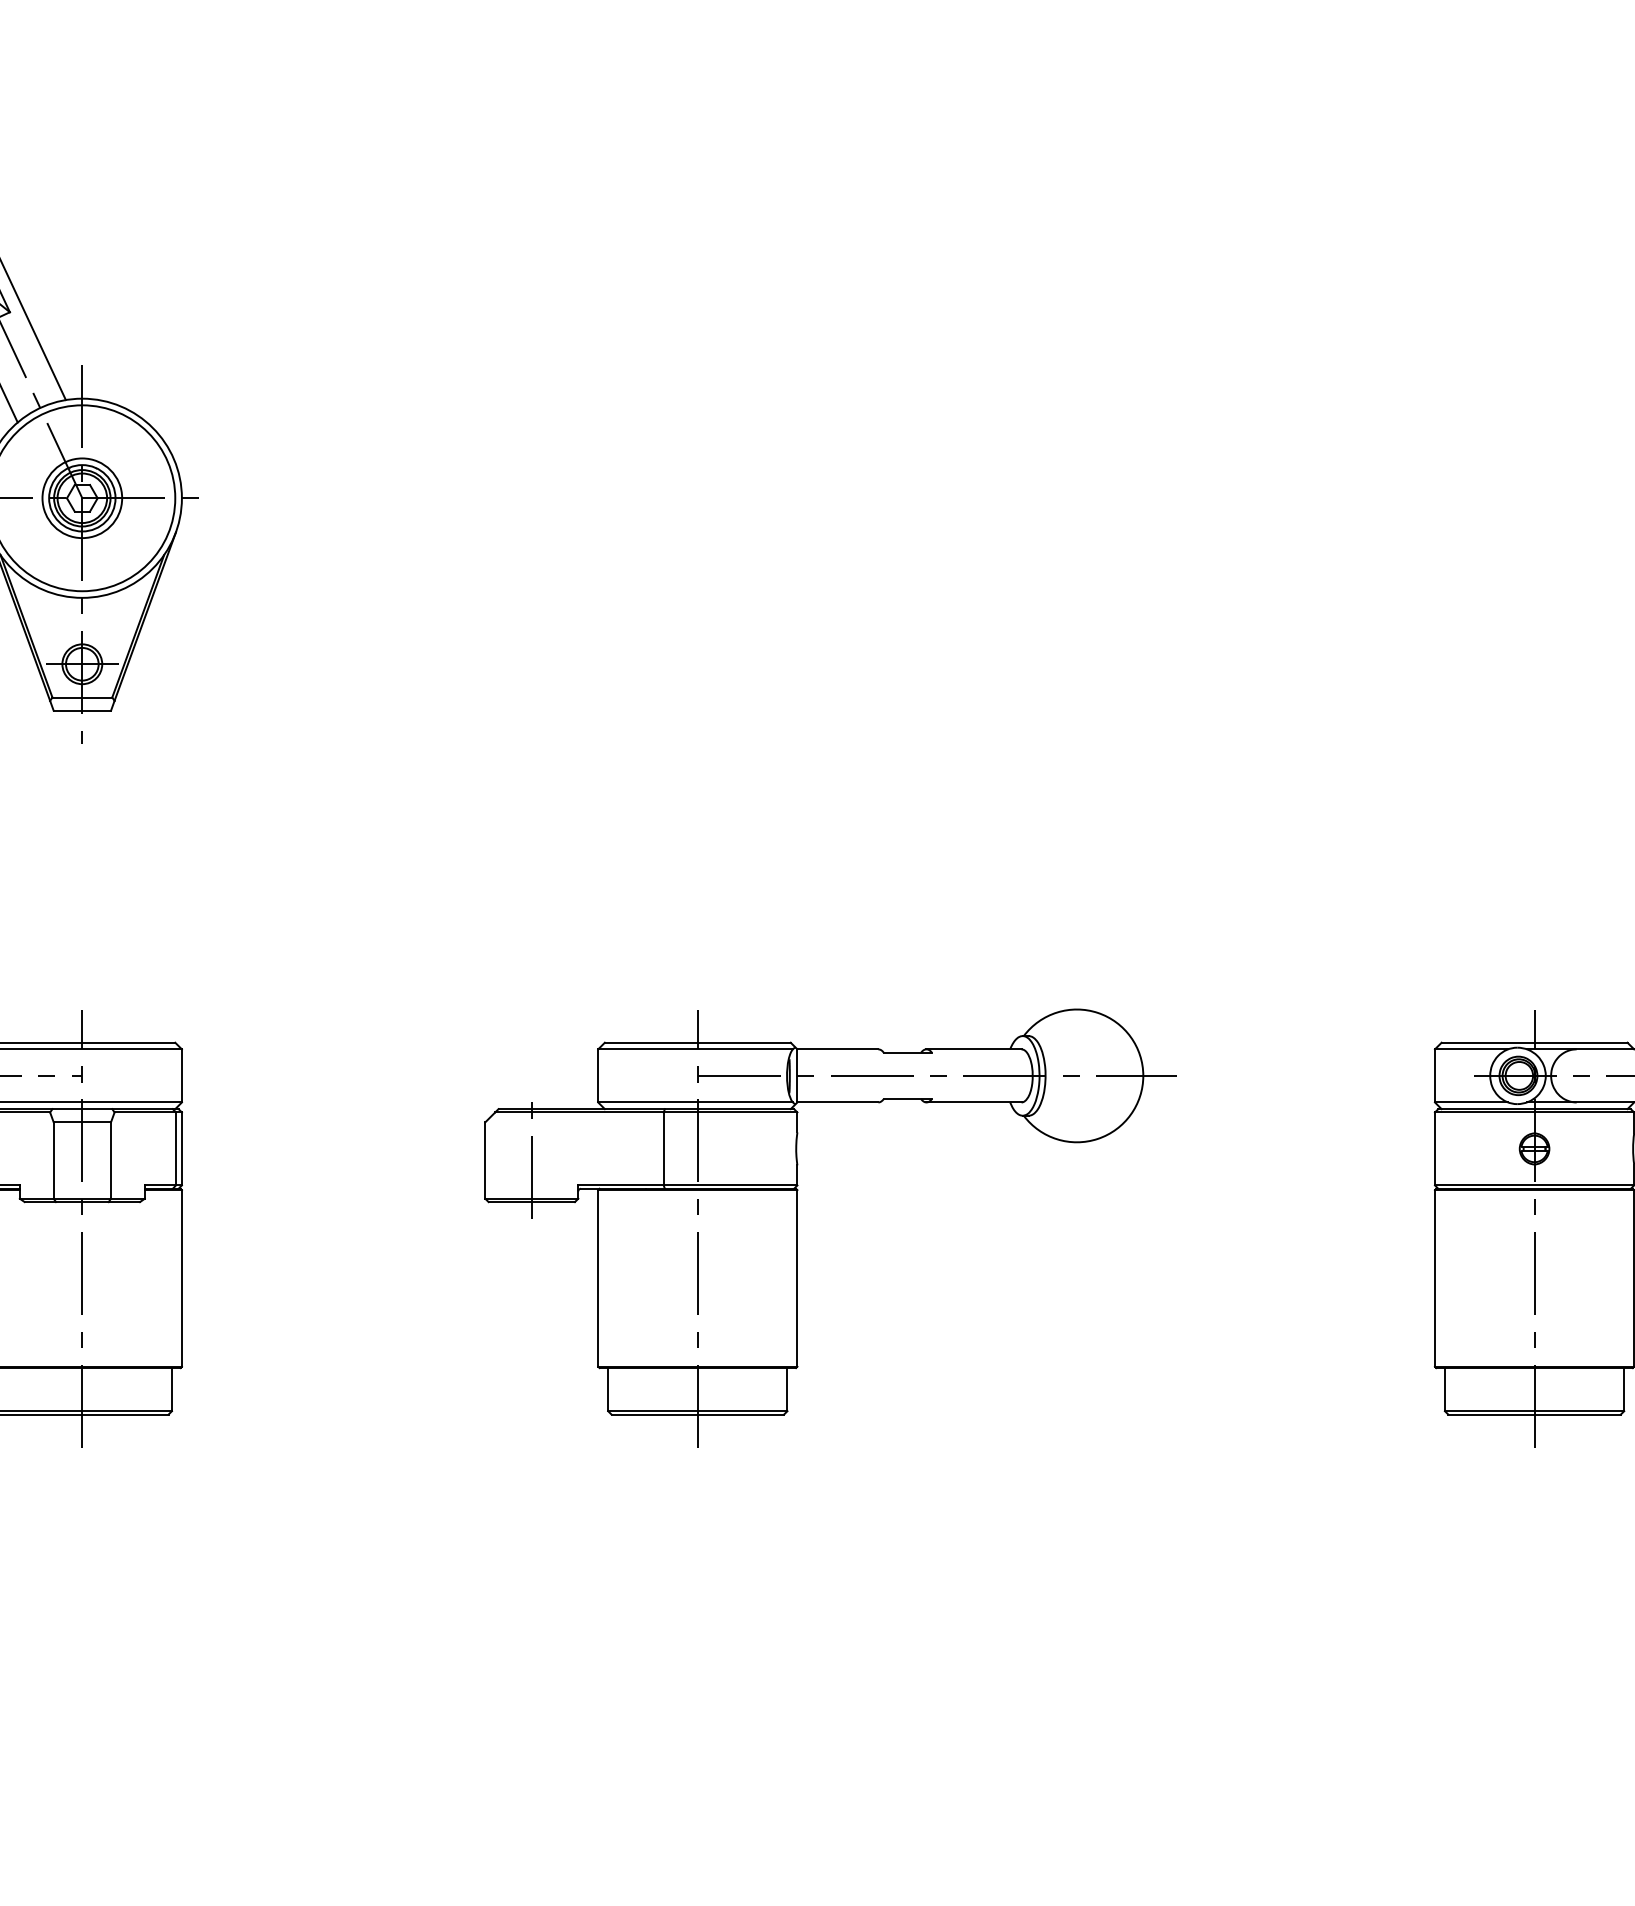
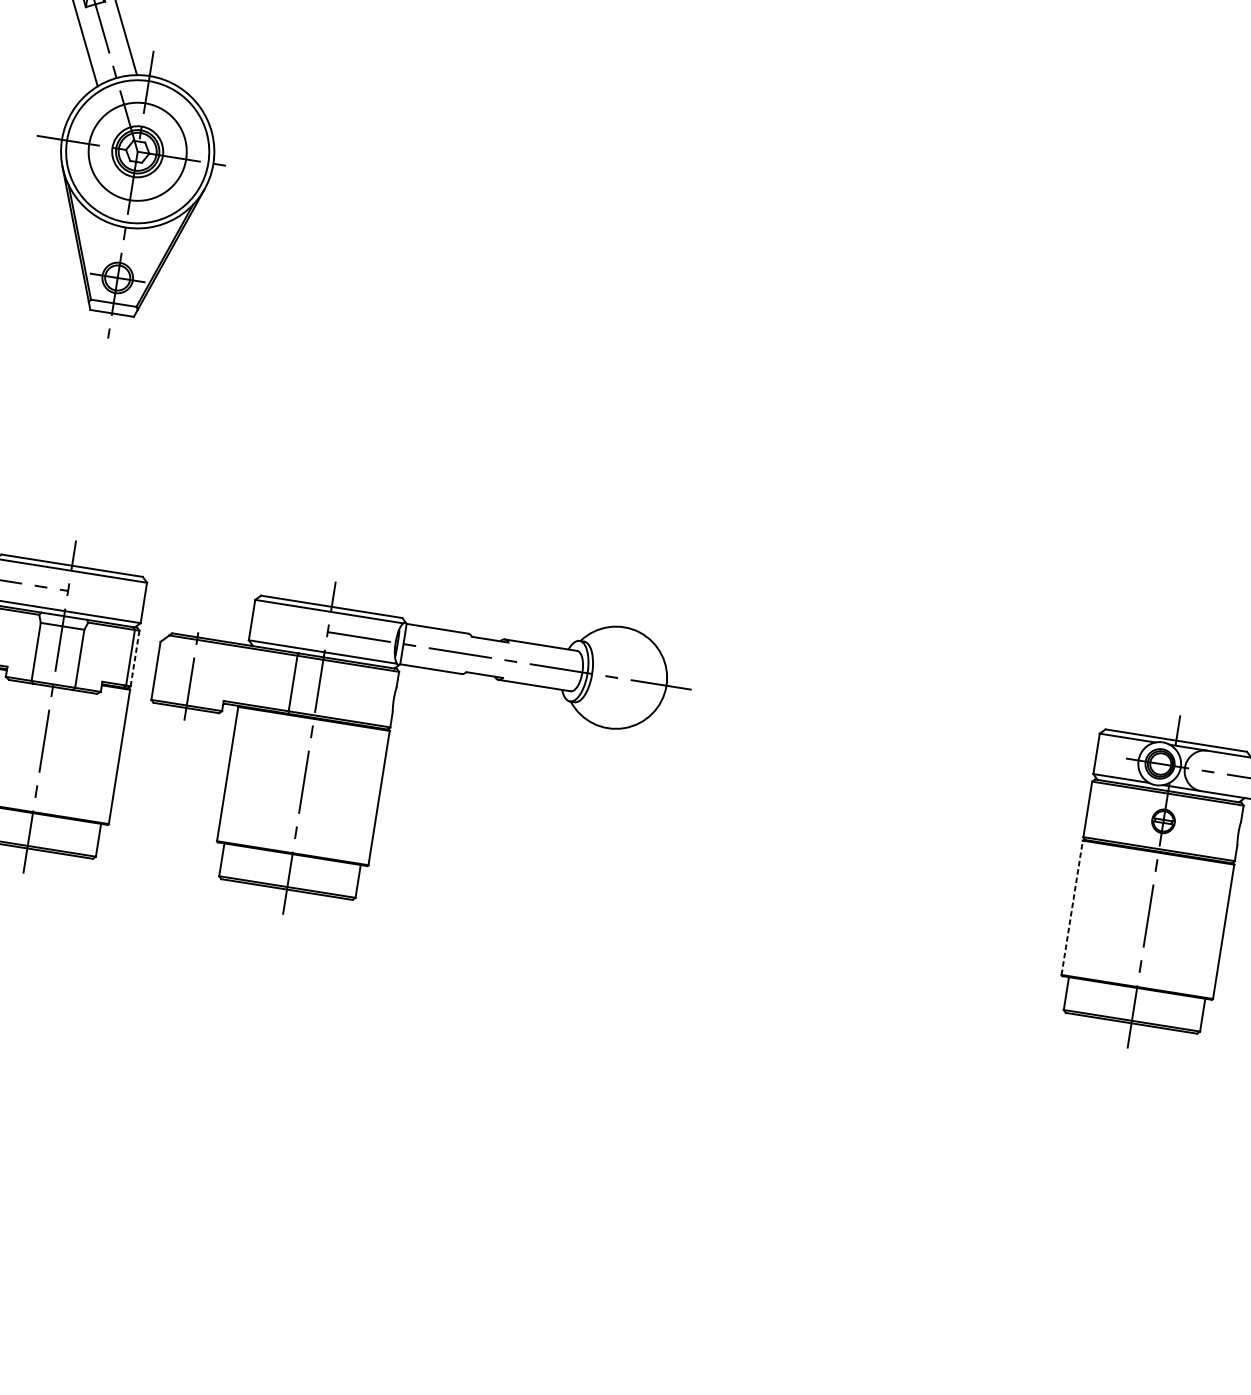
circle: (82, 498) -> (137, 151), size x1.6
line: (181, 1148) -> (134, 658), solid -> dashed
part: (797, 1227) -> (385, 759), moved
line: (1434, 1277) -> (1071, 907), solid -> dashed

